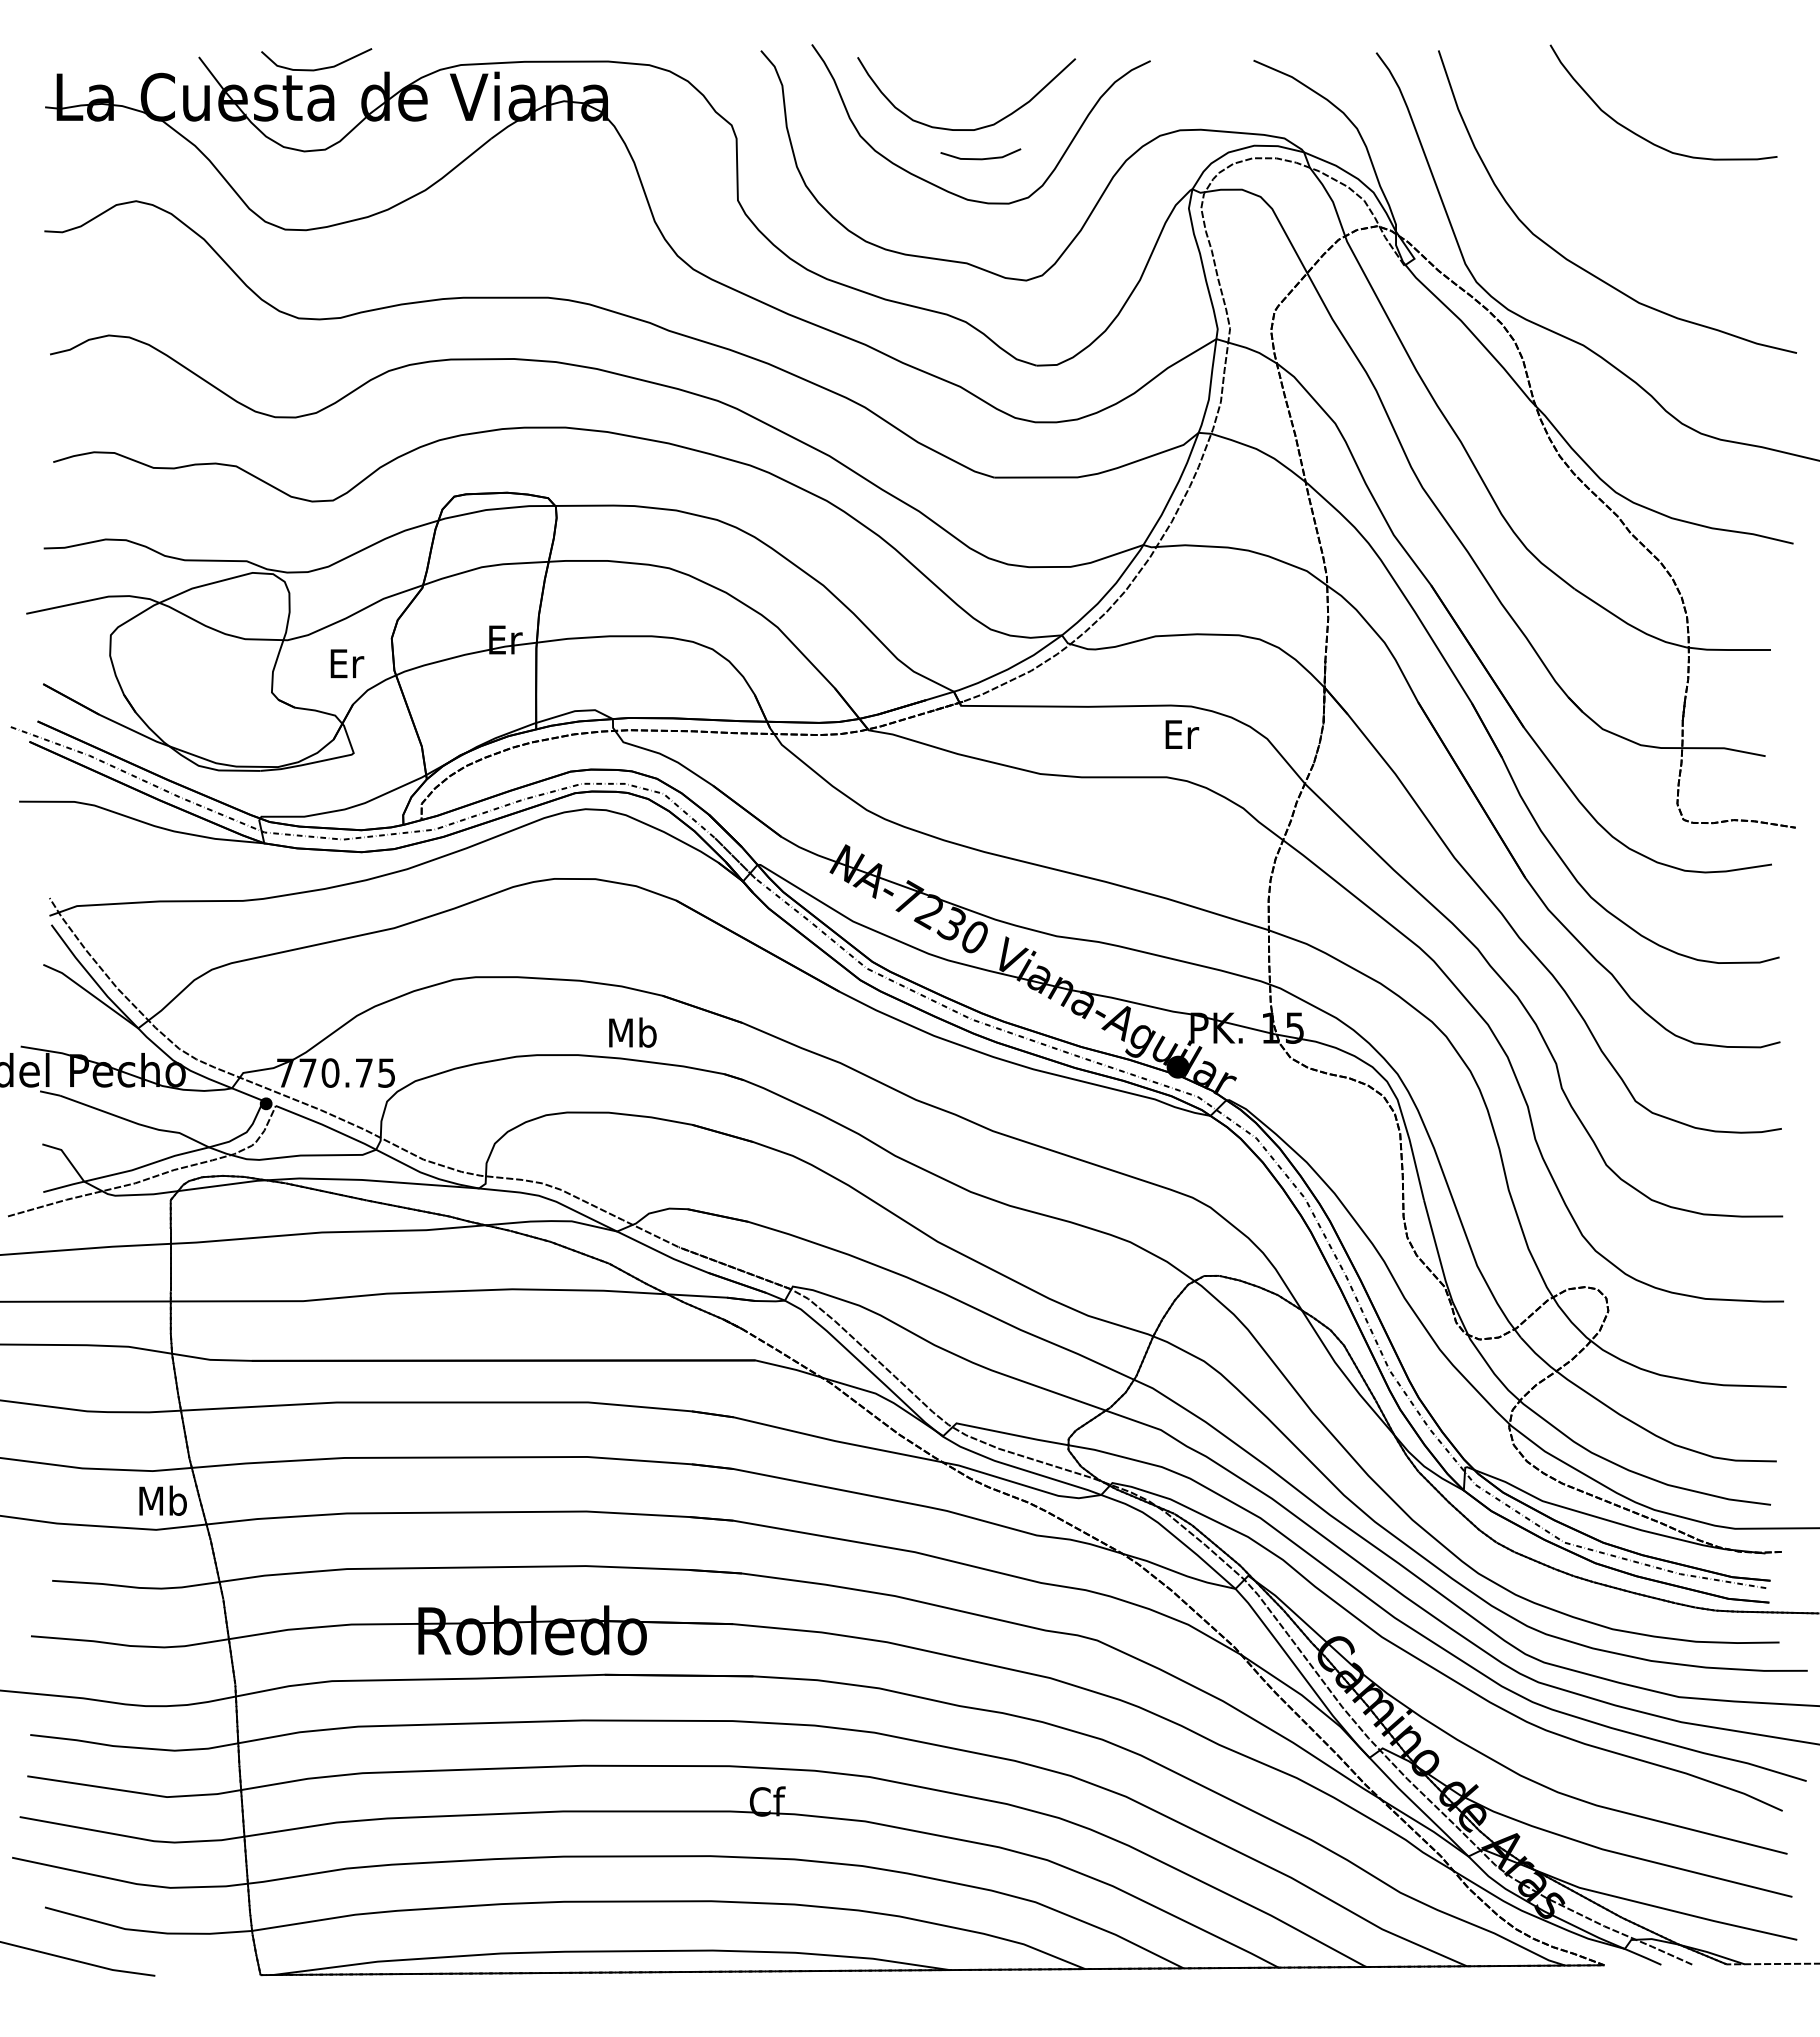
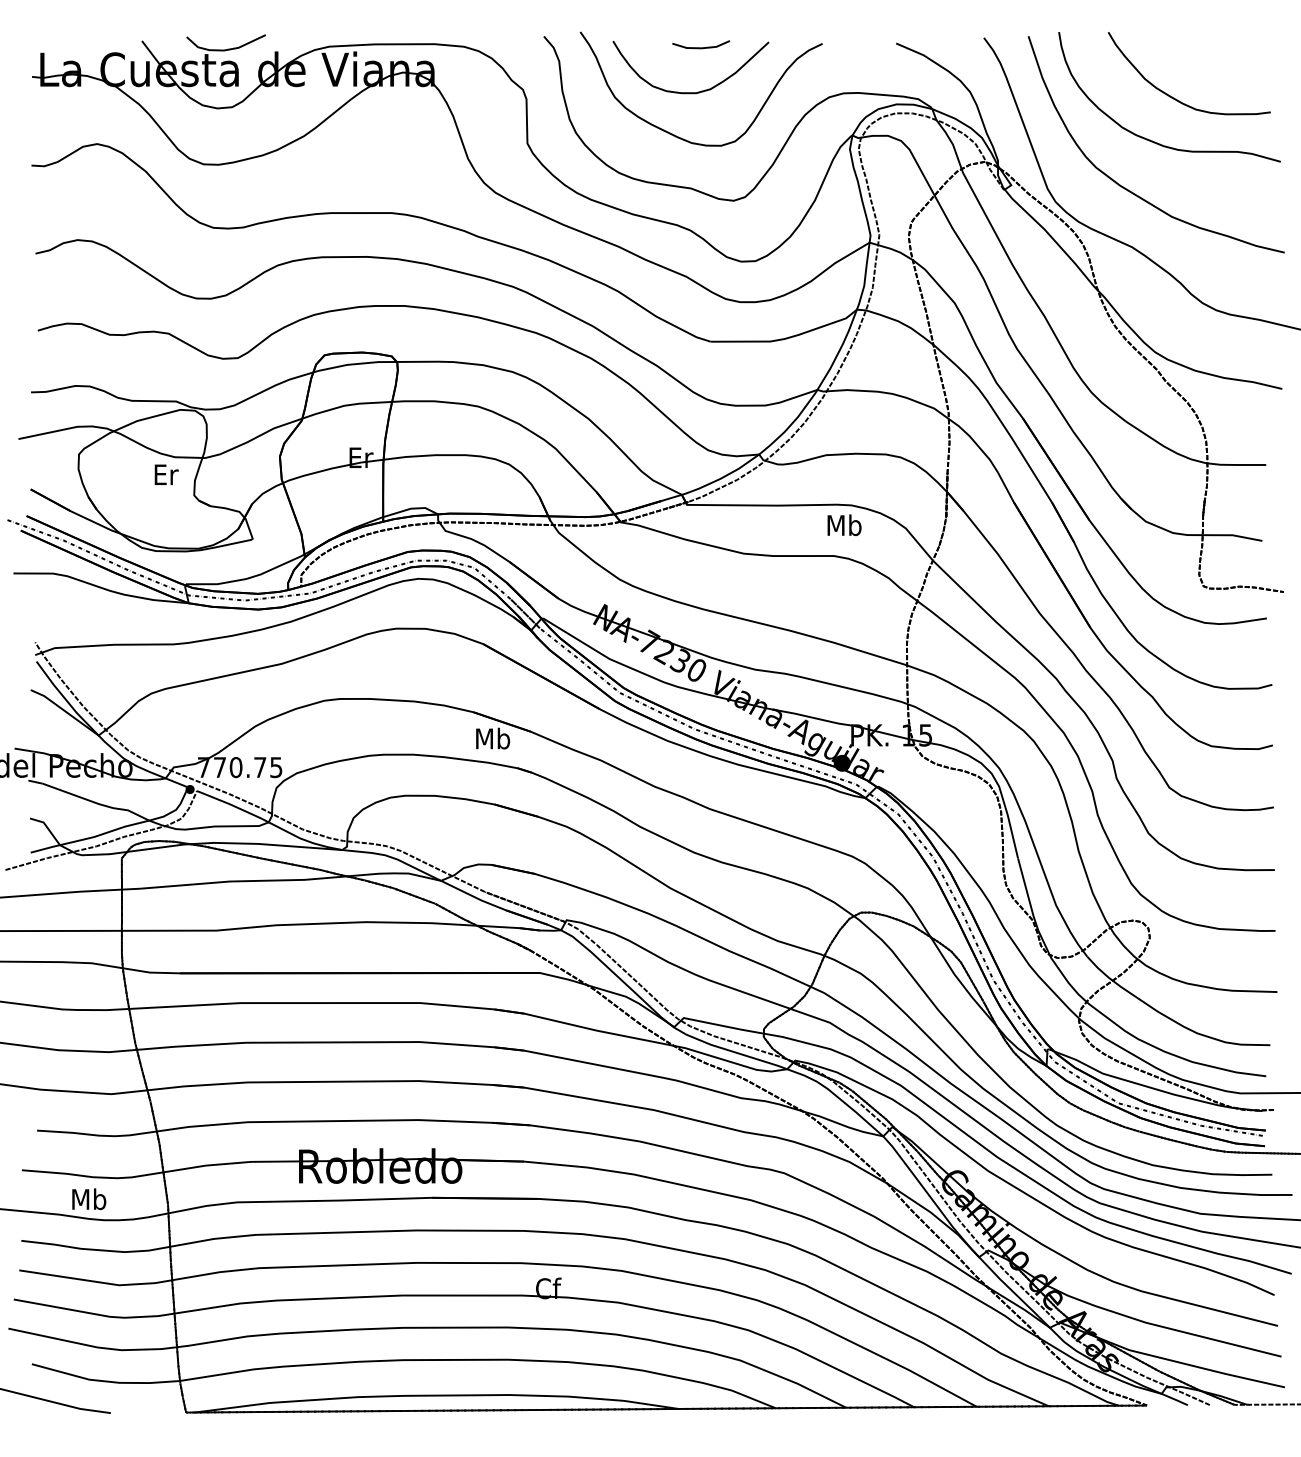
line: (980, 158) -> (700, 47), moved
curve: (1609, 195) -> (1150, 139), added
text: (347, 663) -> (166, 474), moved
text: (1181, 734) -> (844, 525), Er -> Mb
text: (632, 1032) -> (492, 738), moved
text: (162, 1500) -> (88, 1199), moved

